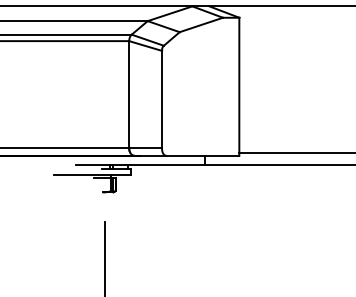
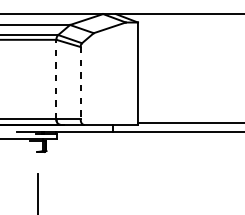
line: (129, 94) -> (56, 79), solid -> dashed
line: (162, 99) -> (81, 83), solid -> dashed

